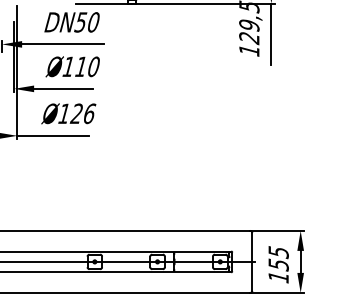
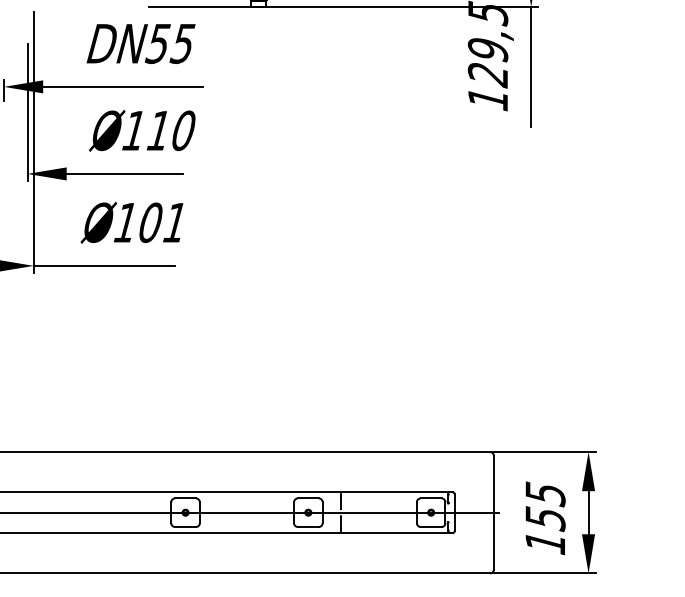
text: (92, 22) -> (180, 43), DN50 -> DN55
text: (82, 113) -> (161, 222), Ø126 -> Ø101

